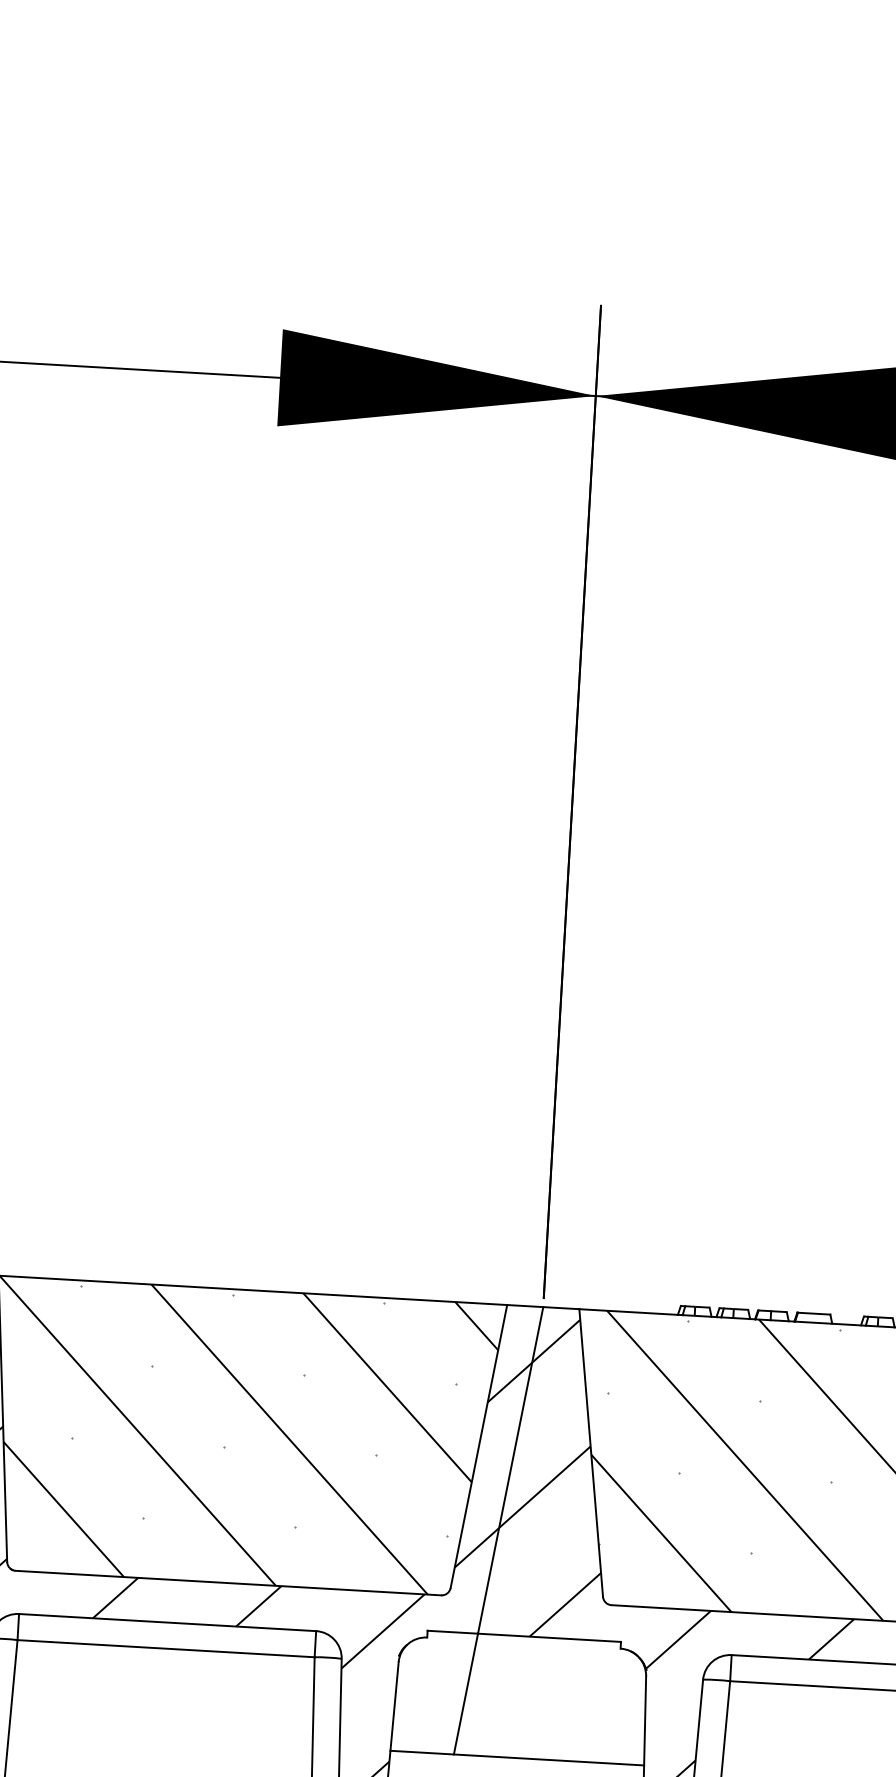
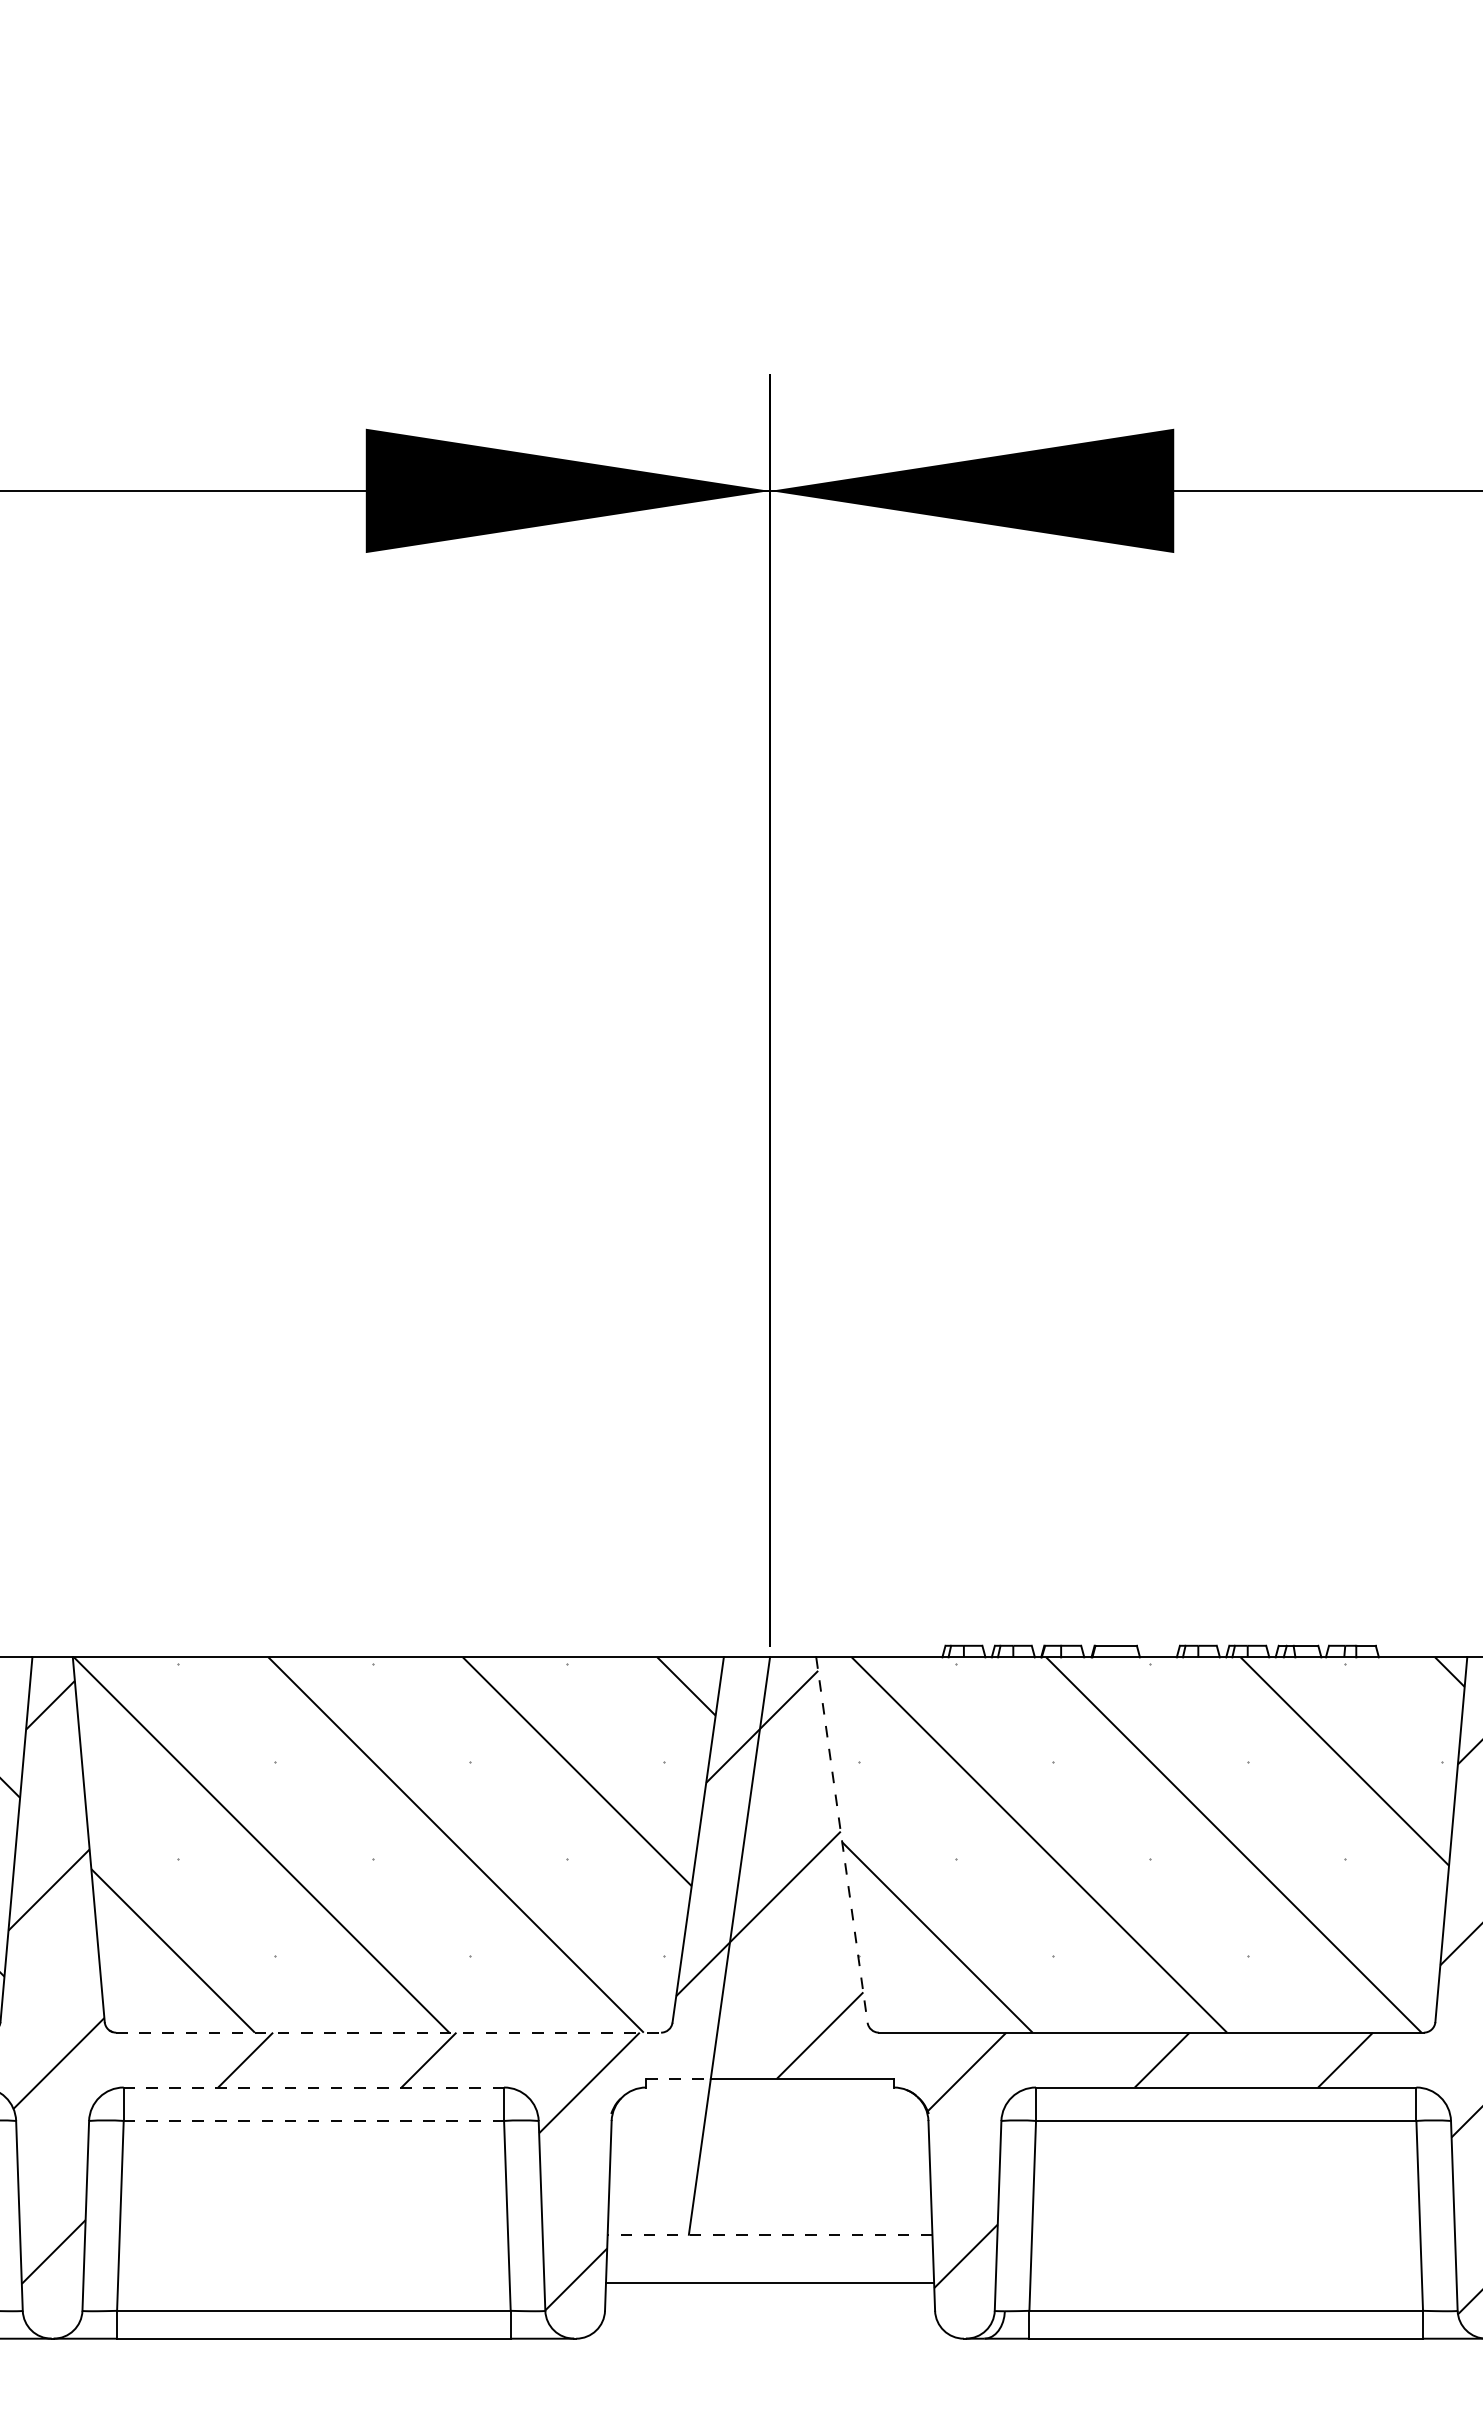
line: (590, 1453) -> (841, 1840), solid -> dashed
line: (229, 1582) -> (389, 2032), solid -> dashed
line: (167, 1622) -> (313, 2087), solid -> dashed
line: (453, 1631) -> (679, 2078), solid -> dashed
line: (165, 1648) -> (313, 2120), solid -> dashed
line: (516, 1757) -> (769, 2234), solid -> dashed

